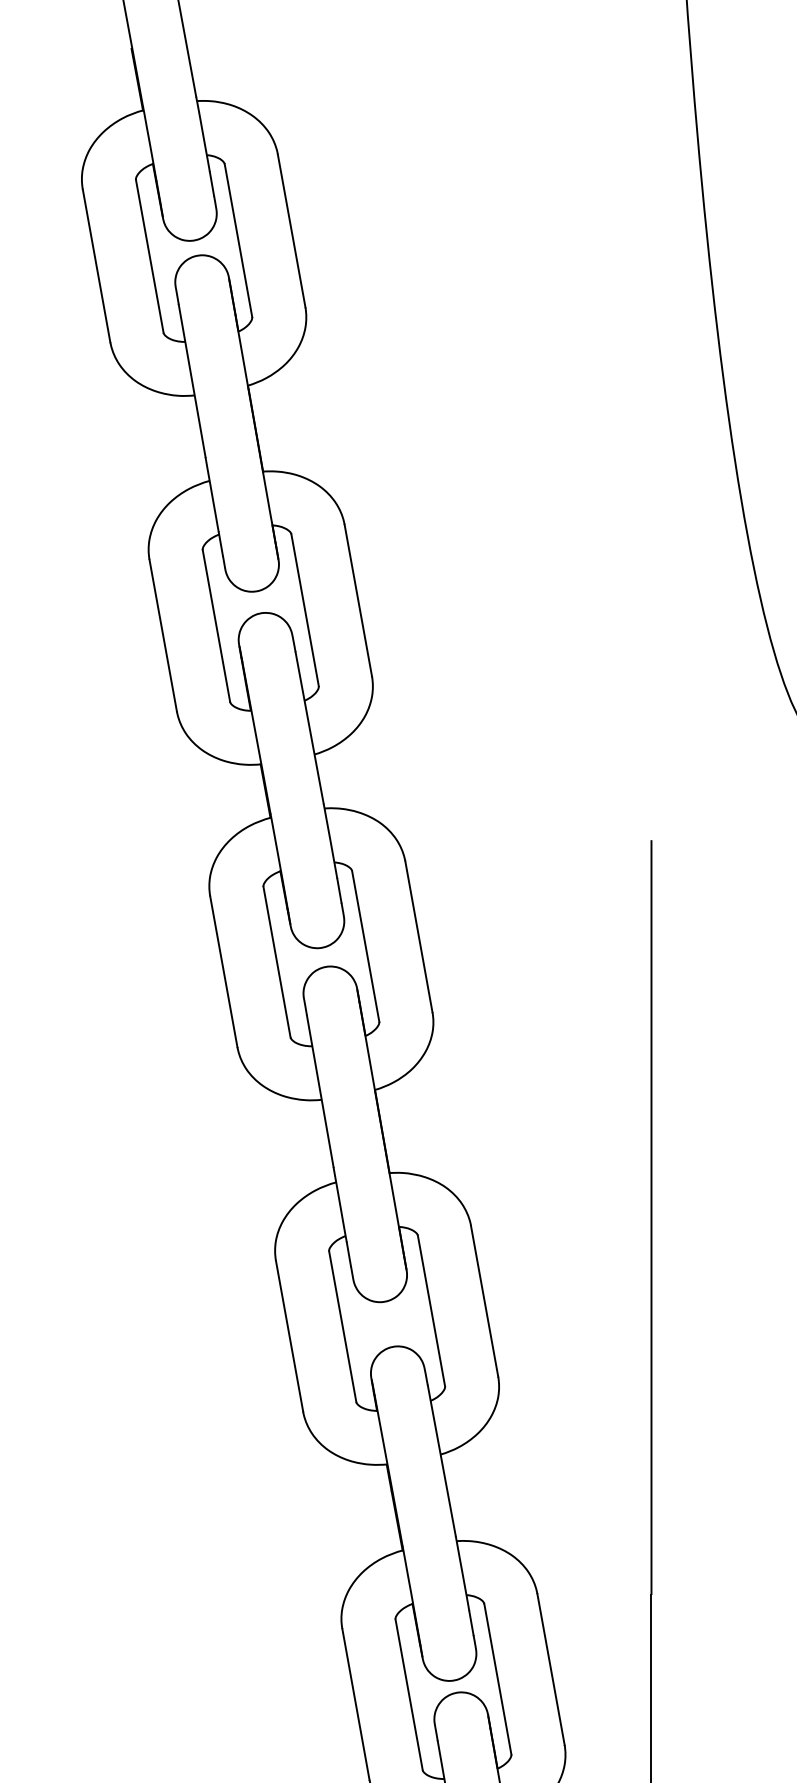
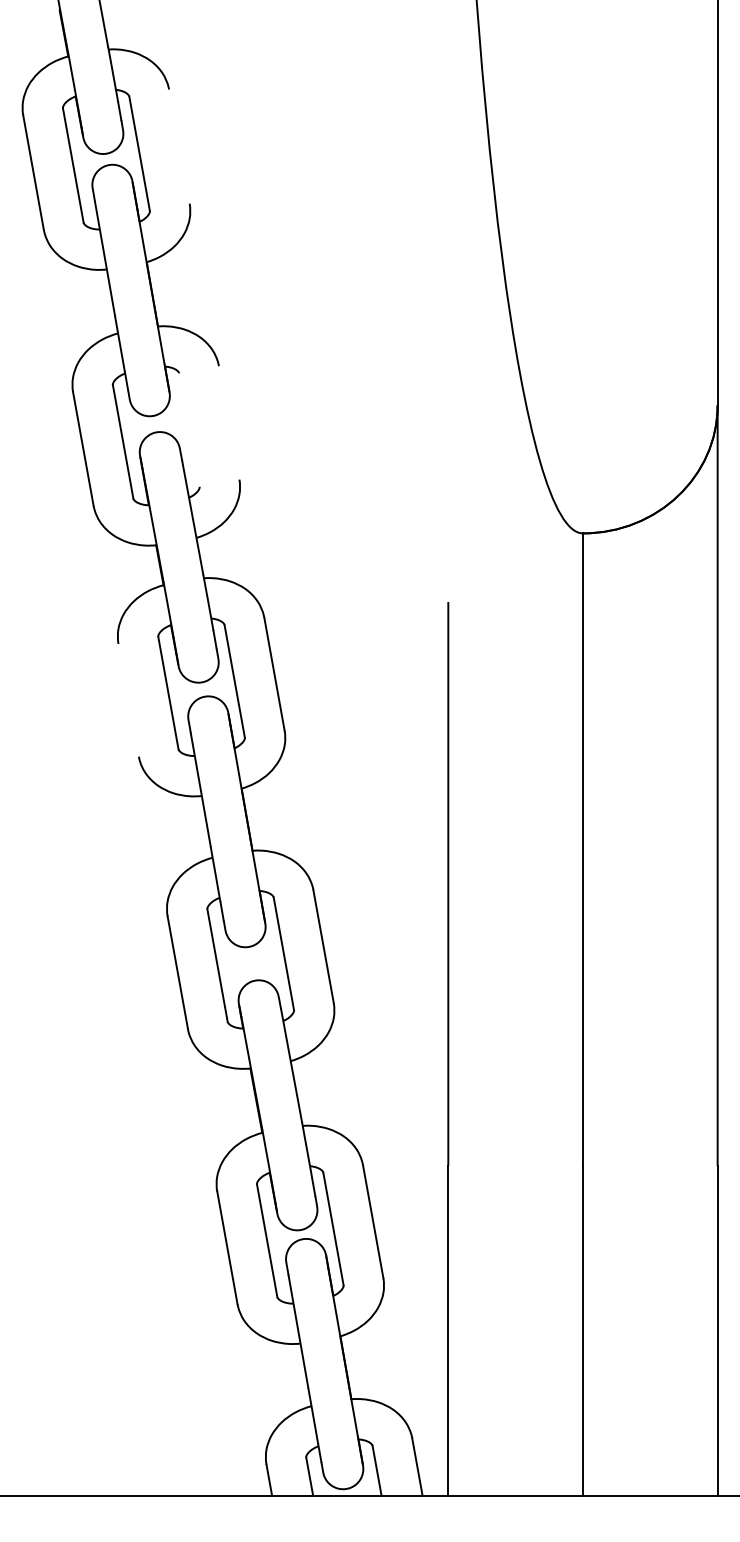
line: (291, 230) -> (179, 146), removed
line: (357, 600) -> (228, 422), removed
line: (305, 609) -> (189, 429), removed
line: (223, 970) -> (128, 699), removed

